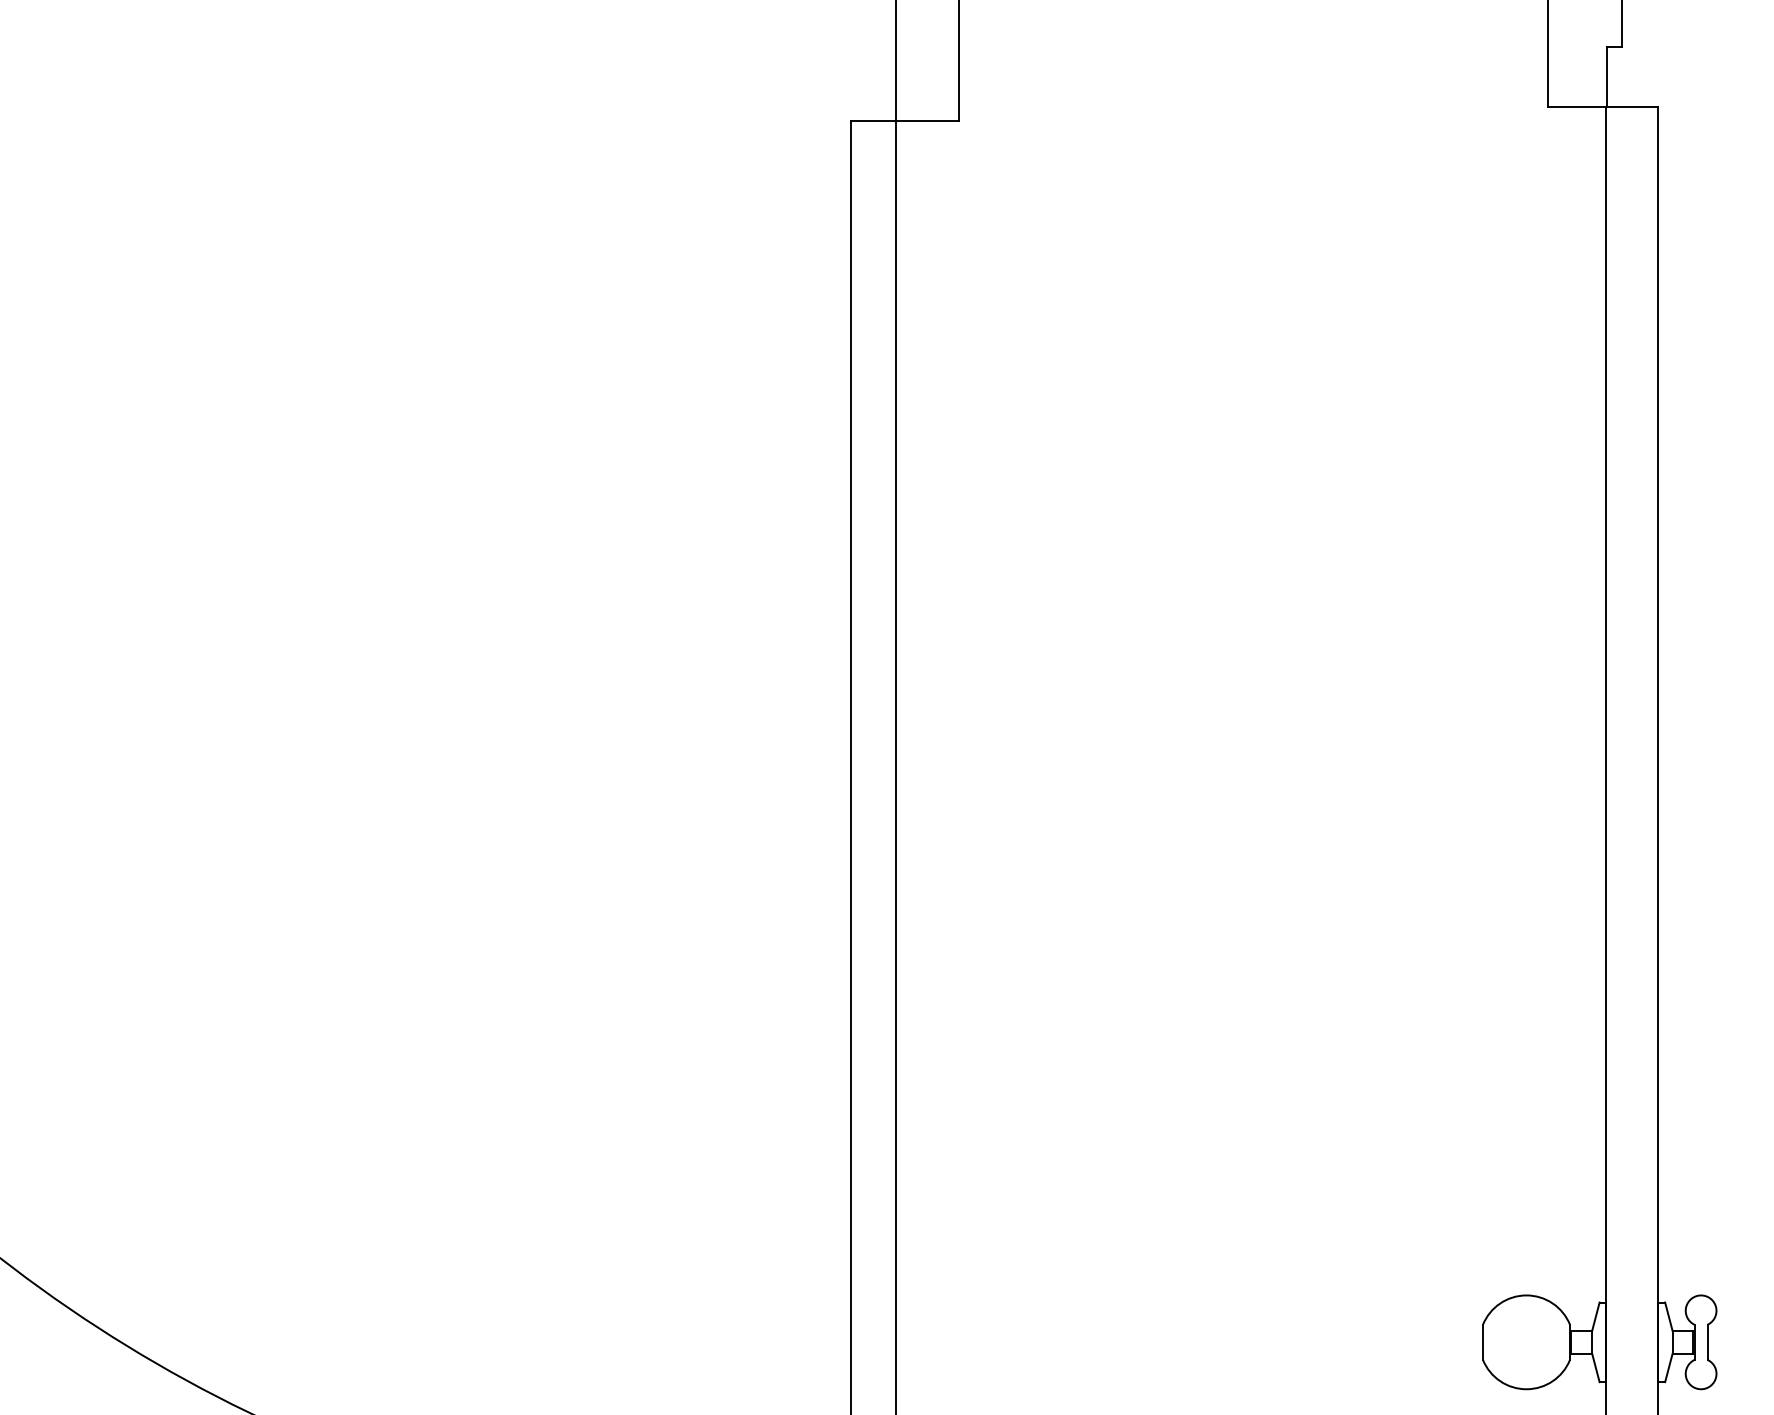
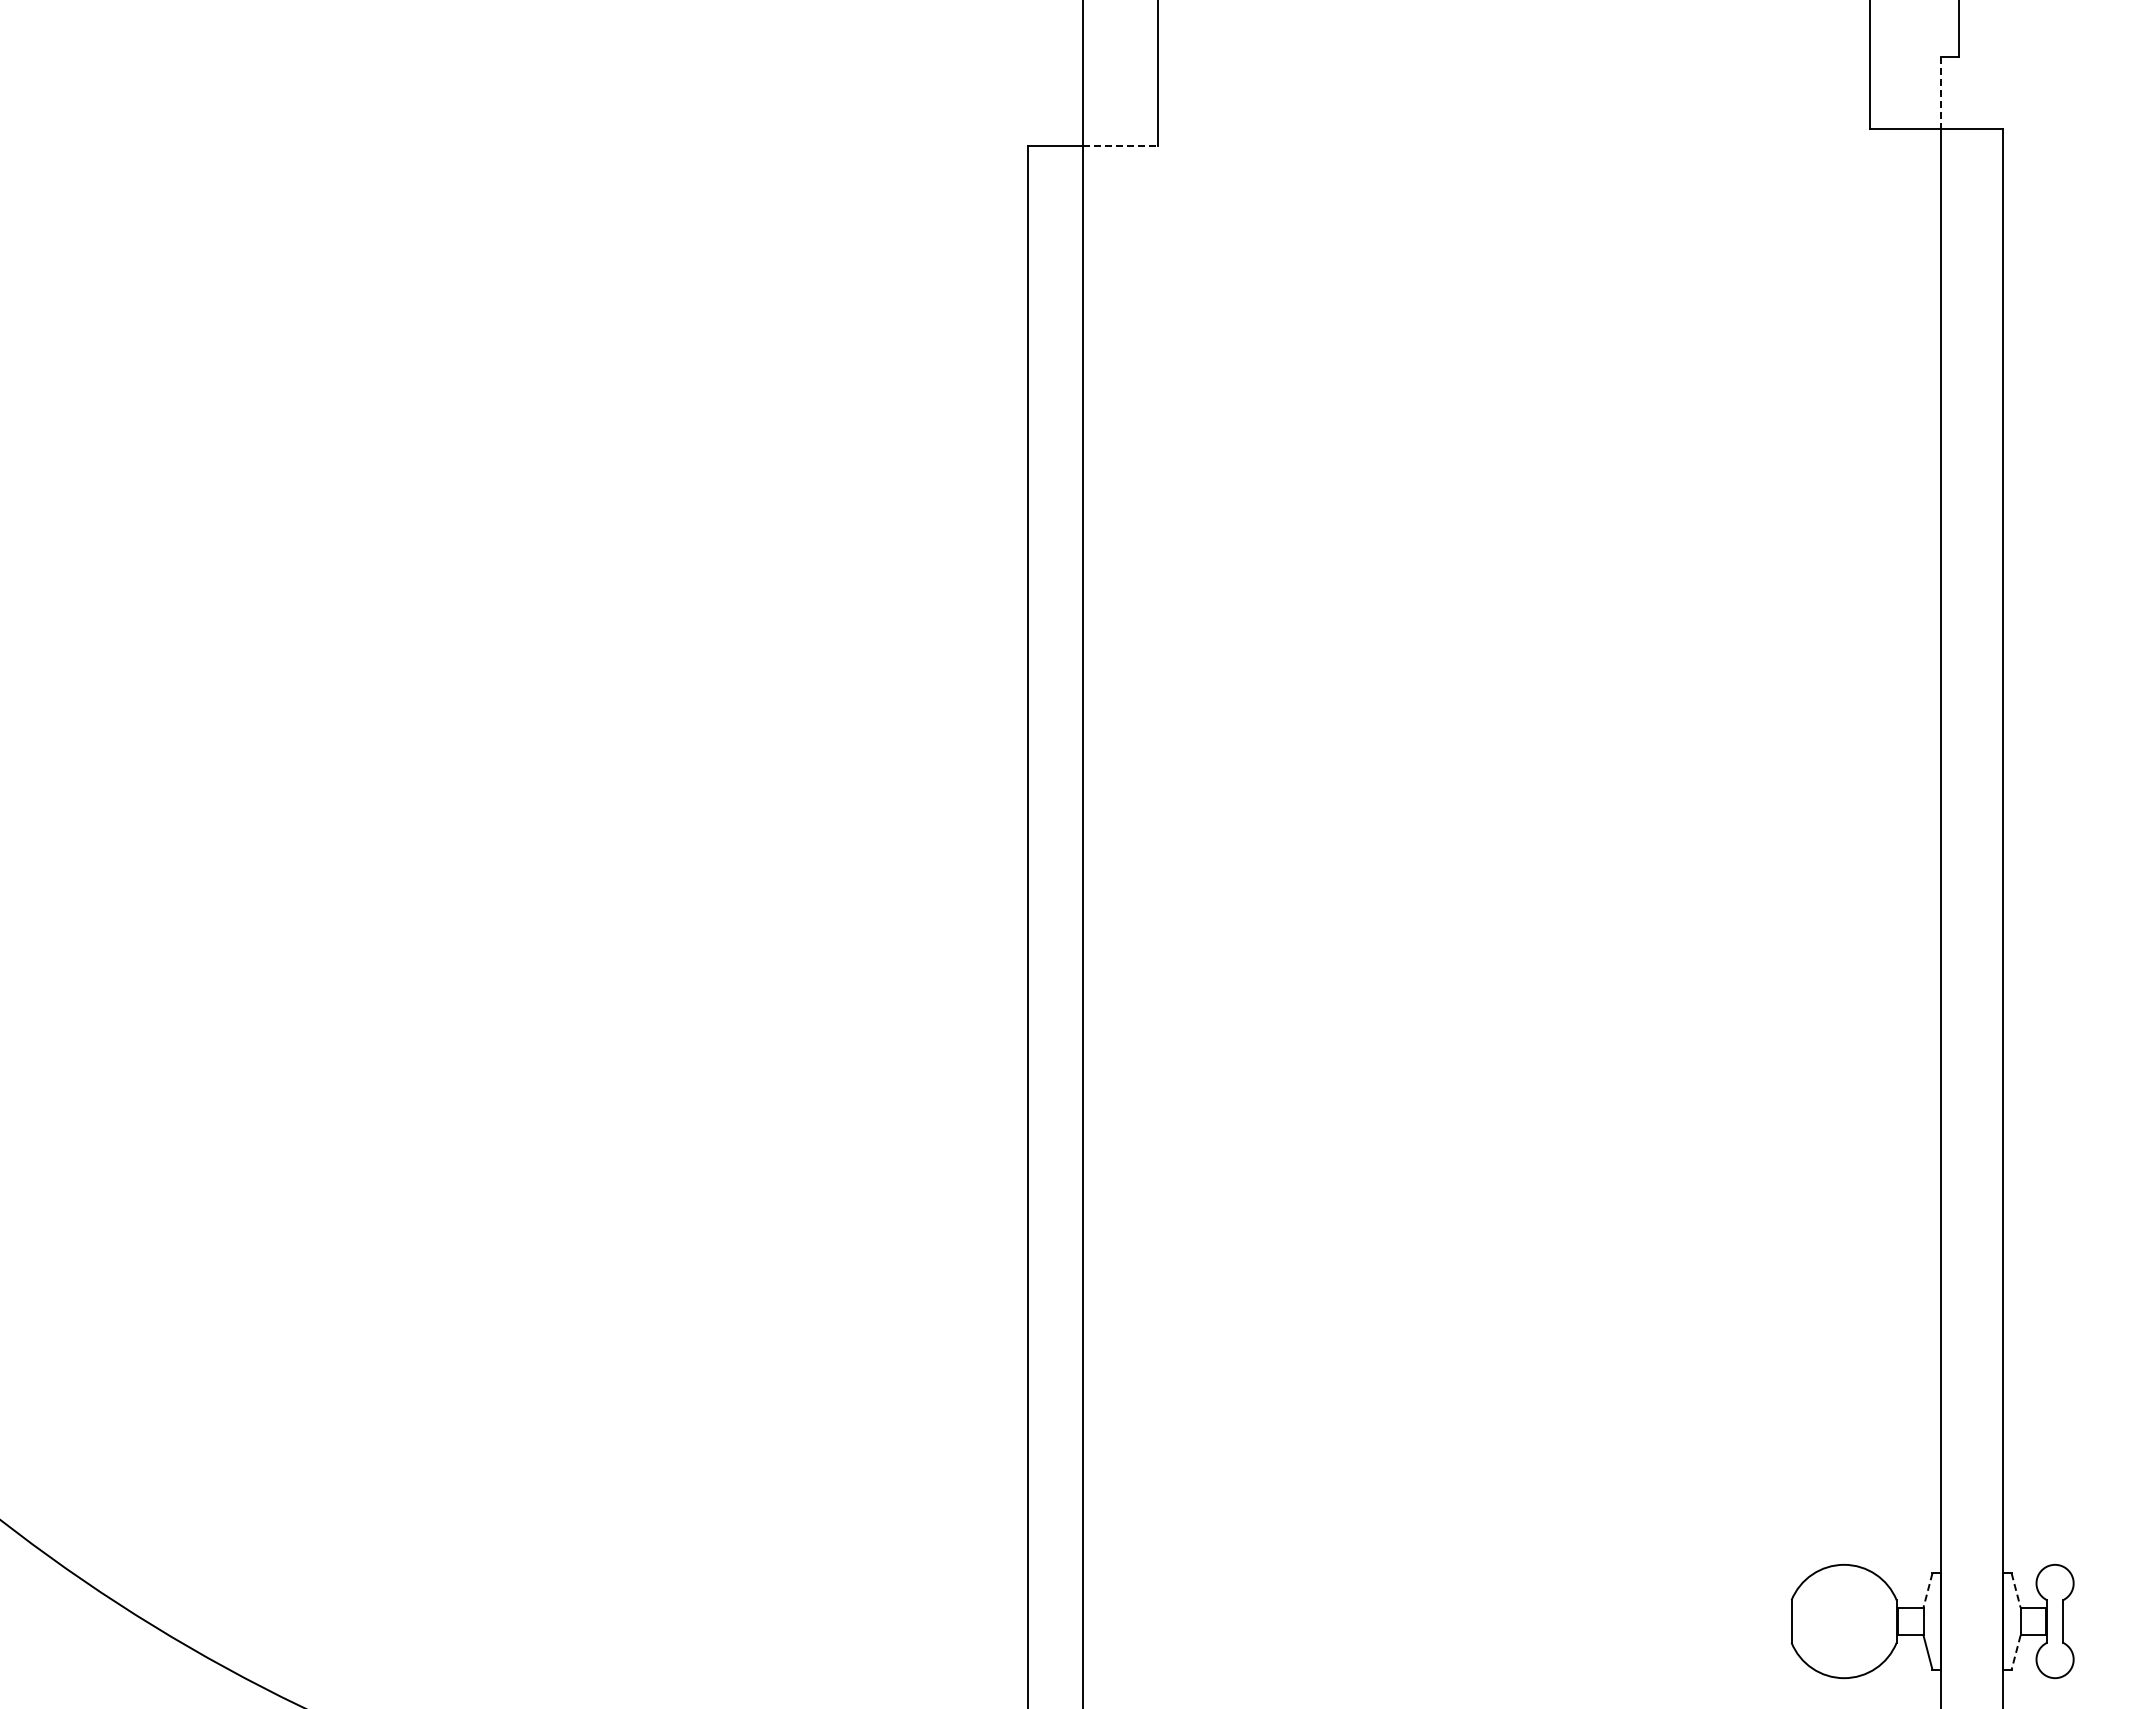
line: (1607, 76) -> (1941, 92), solid -> dashed
line: (927, 120) -> (1120, 145), solid -> dashed
line: (1595, 1316) -> (1927, 1590), solid -> dashed
line: (1669, 1316) -> (2016, 1590), solid -> dashed
line: (1669, 1368) -> (2016, 1652), solid -> dashed

